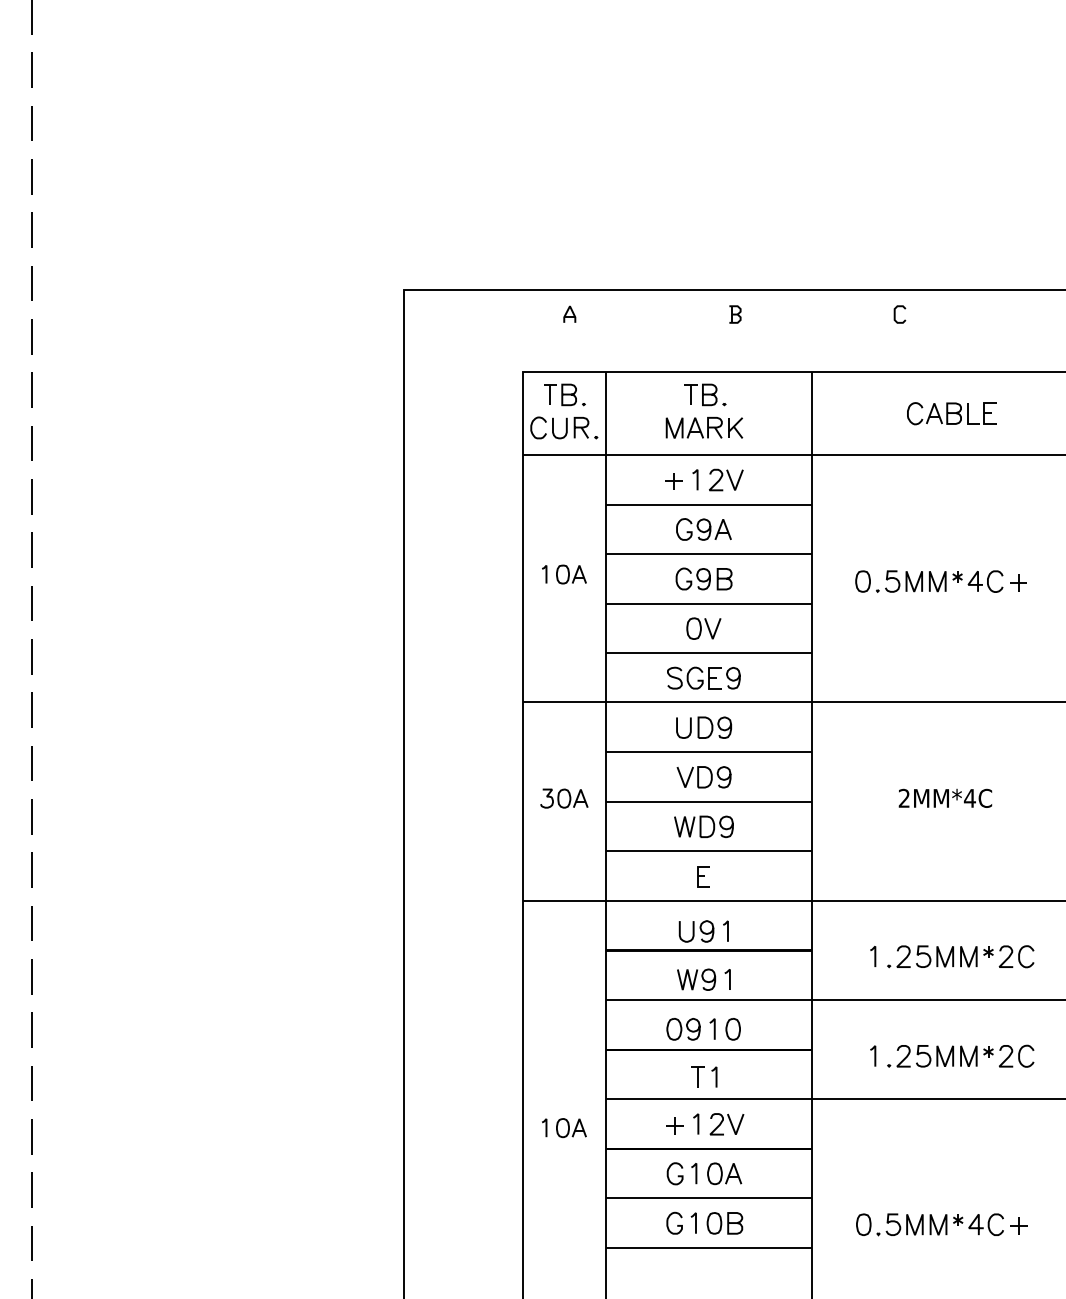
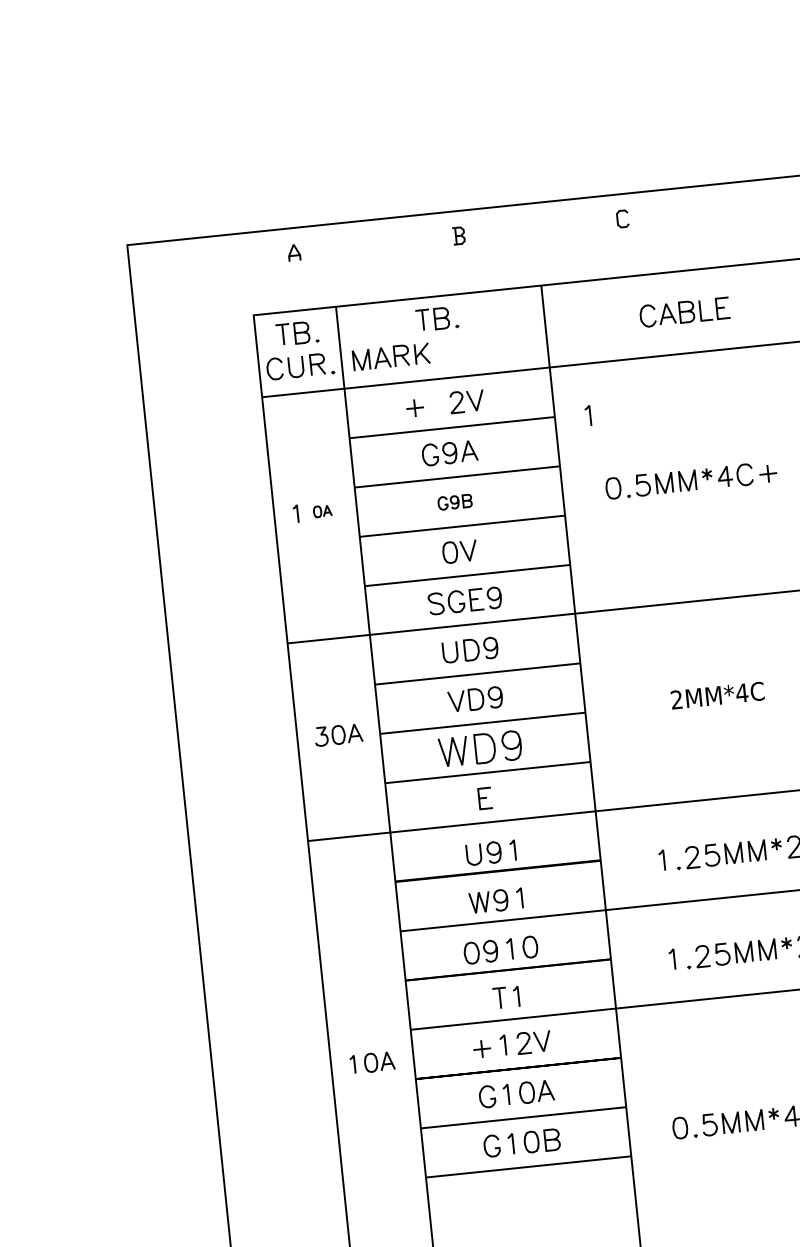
part: (704, 427) -> (391, 356), moved
line: (696, 479) -> (589, 415), moved
part: (571, 574) -> (322, 511), size x0.6
part: (703, 578) -> (454, 501), size x0.6
part: (703, 826) -> (479, 748), size x1.4

